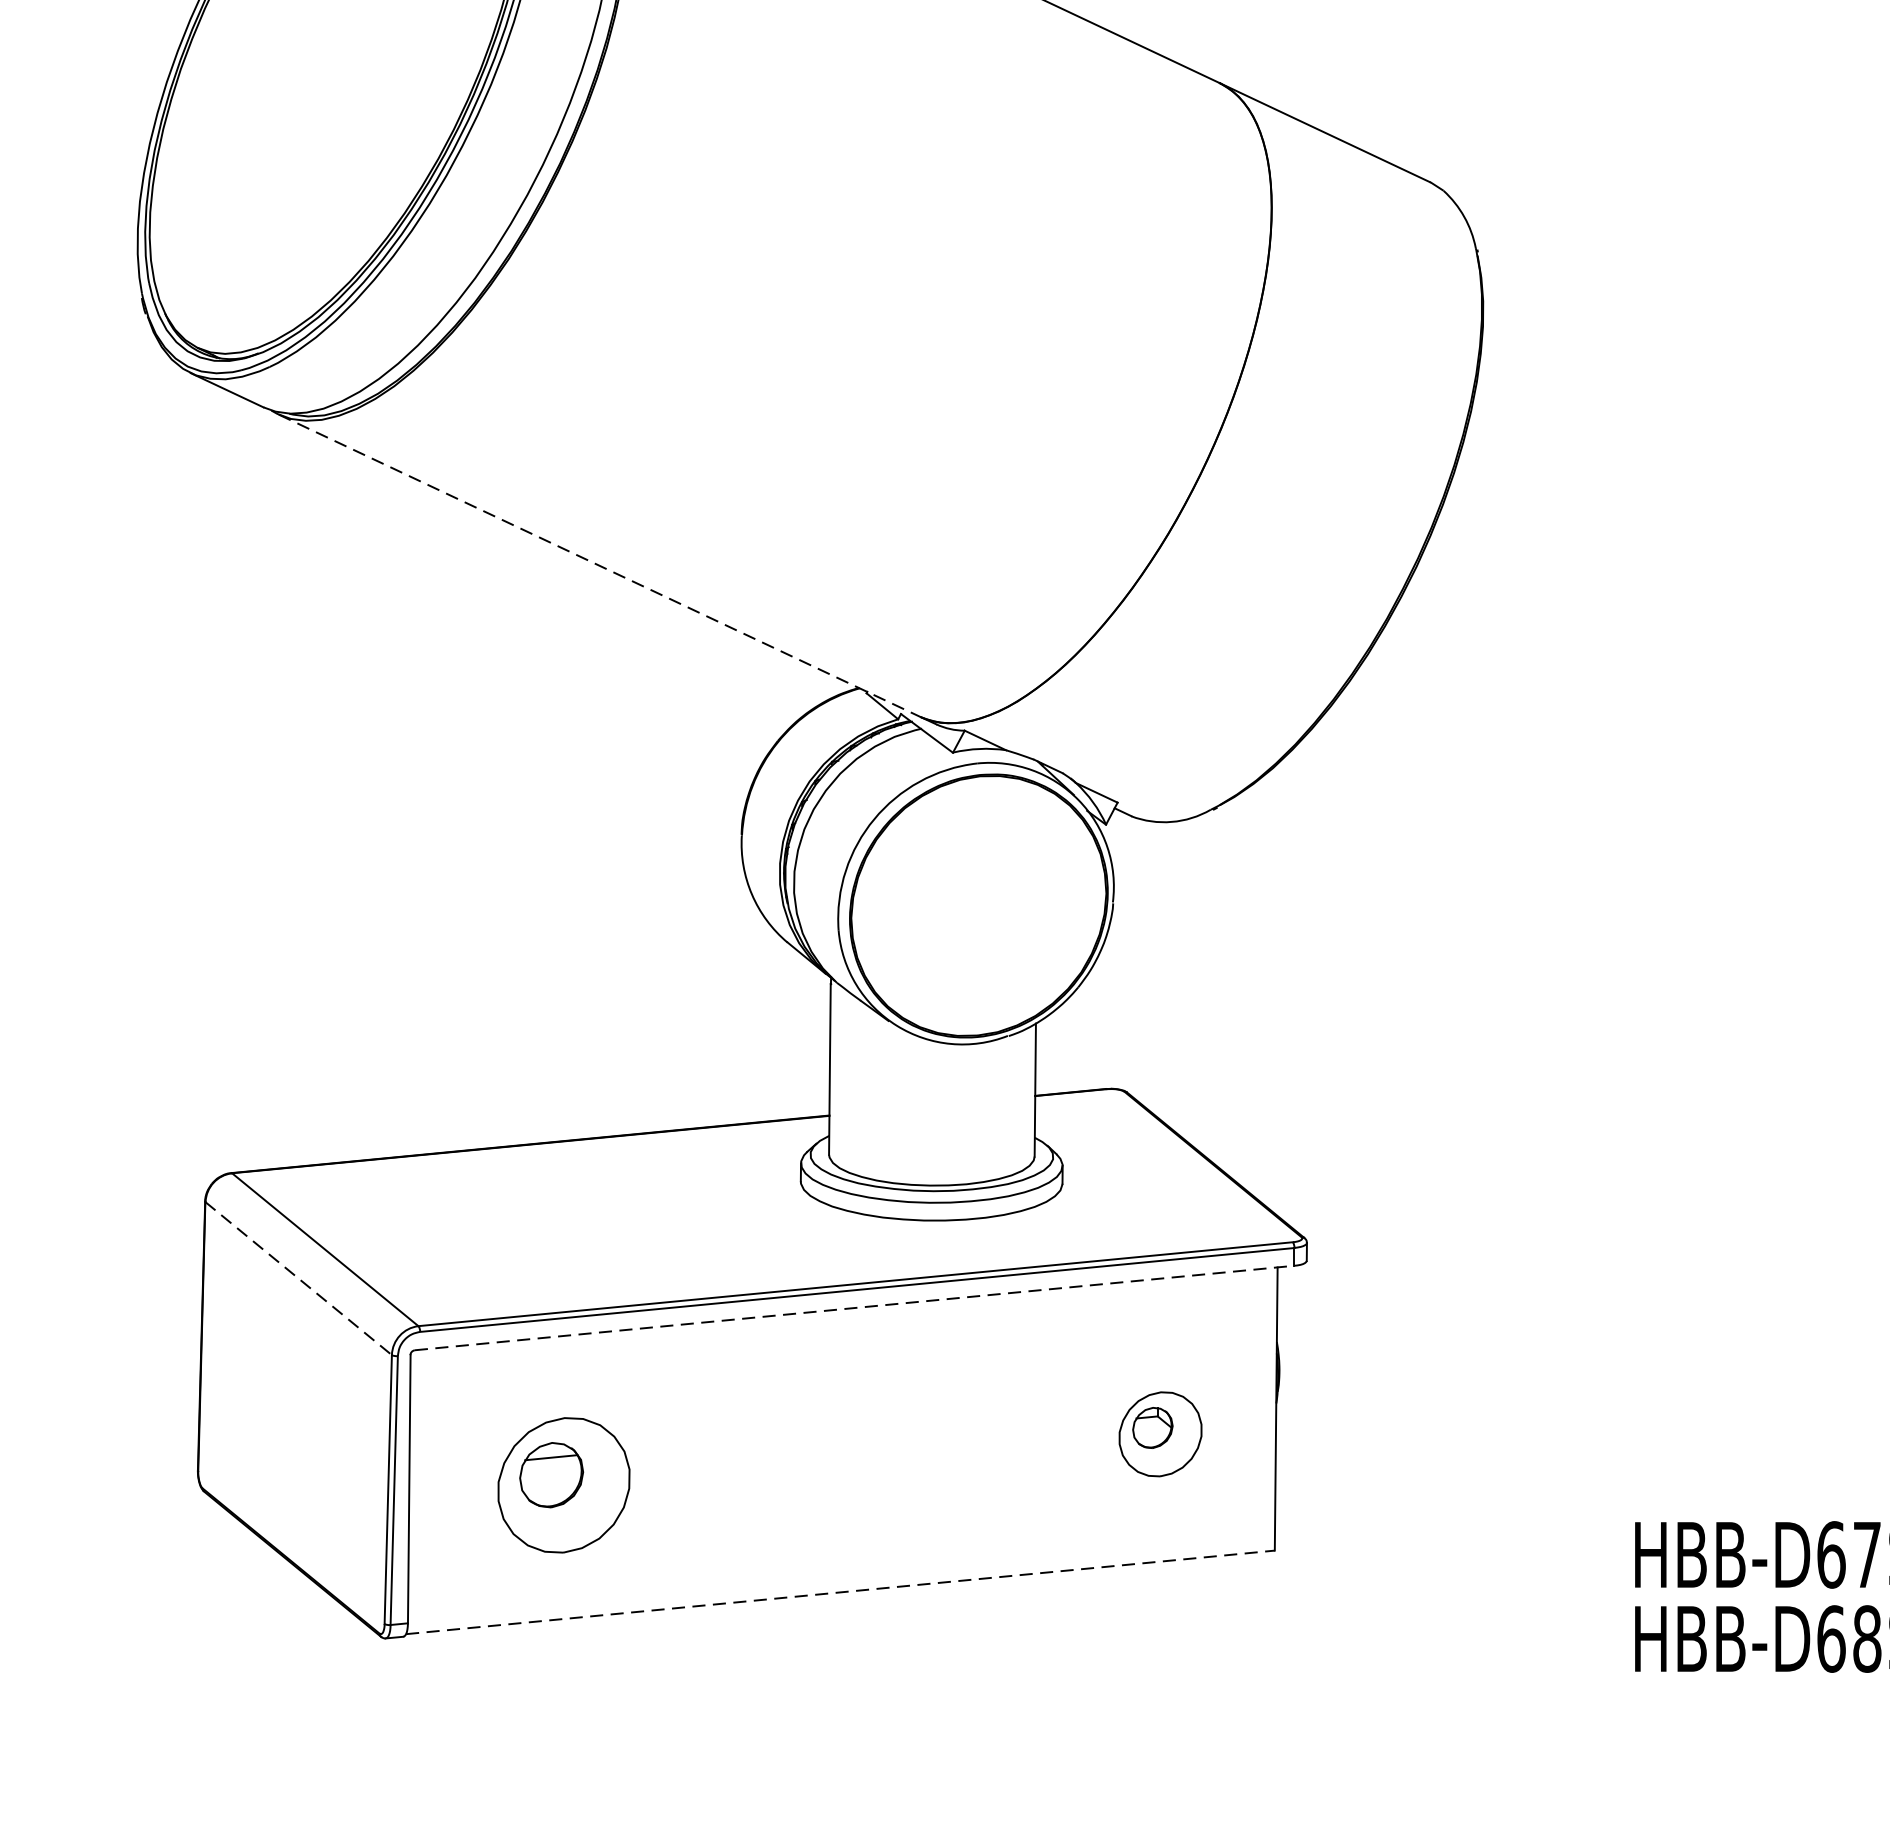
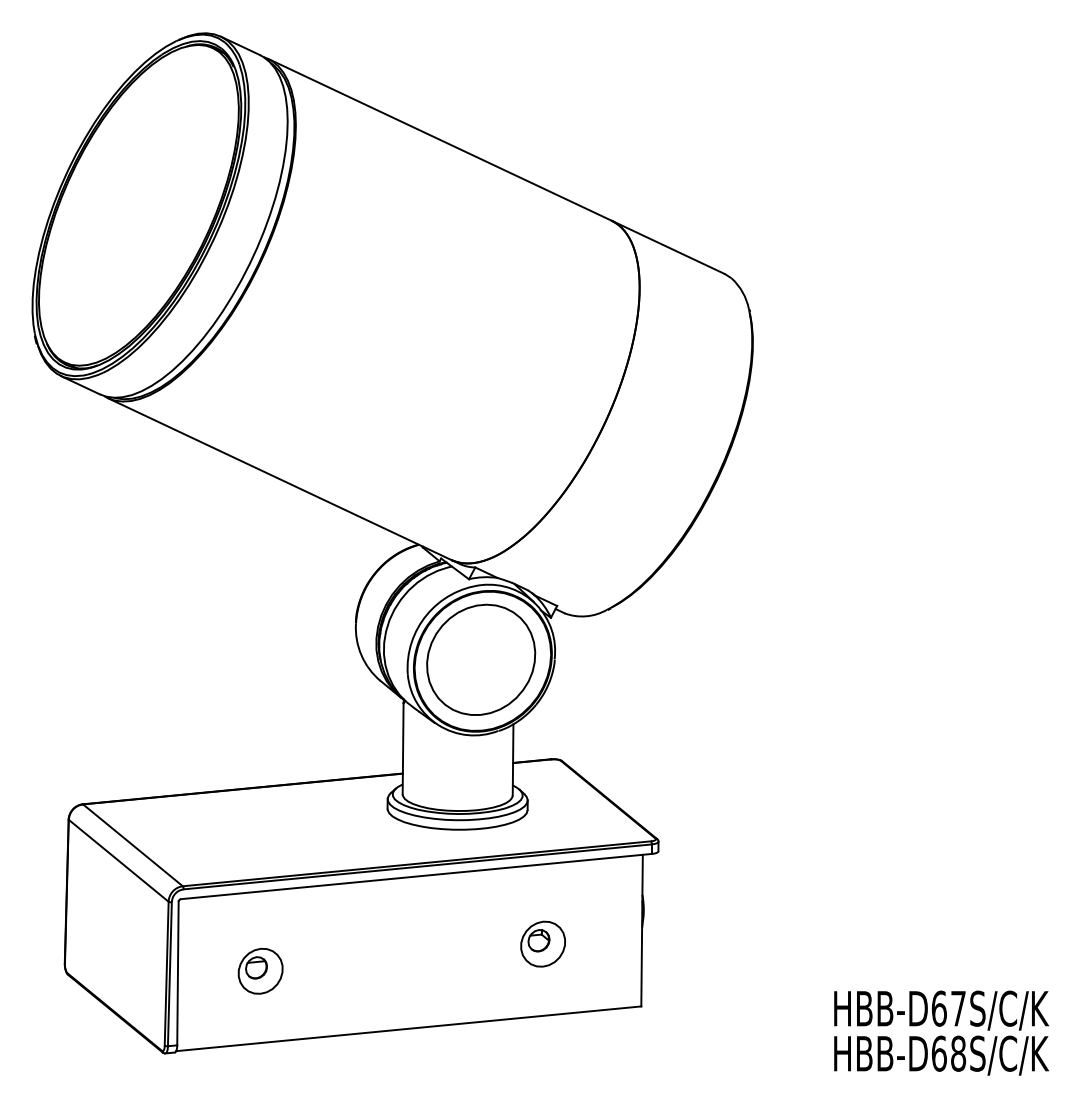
line: (600, 566) -> (280, 479), dashed -> solid
part: (976, 902) -> (481, 659), added
line: (298, 1278) -> (118, 860), dashed -> solid
line: (854, 1307) -> (416, 876), dashed -> solid
part: (1159, 1433) -> (542, 943), moved
part: (563, 1483) -> (260, 970), size x0.62
line: (839, 1591) -> (408, 1028), dashed -> solid

